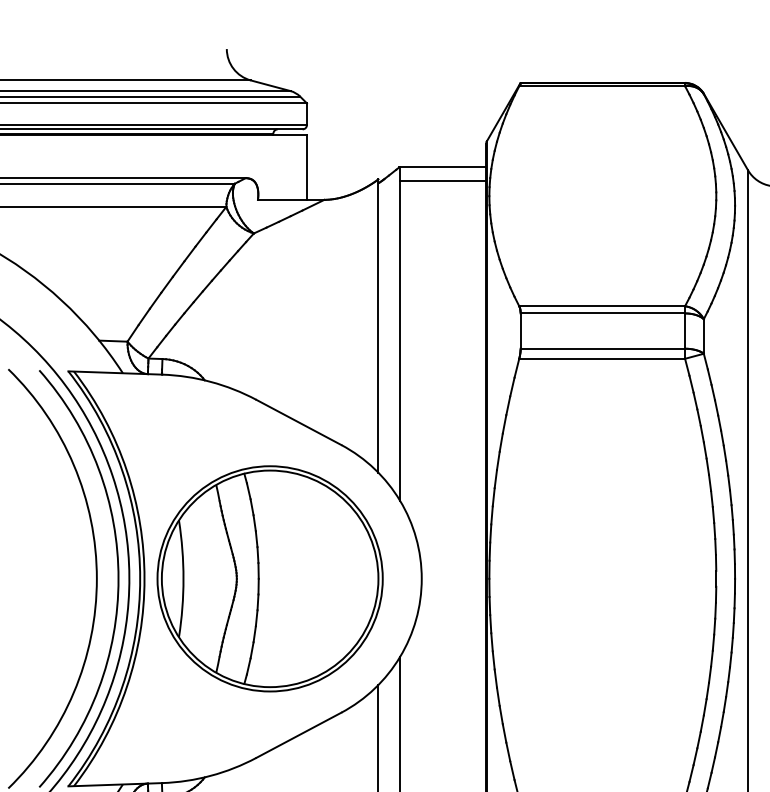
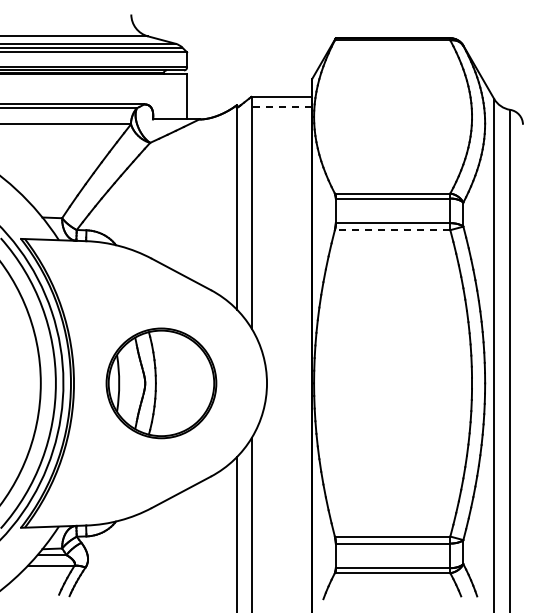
line: (442, 181) -> (281, 106), solid -> dashed
line: (602, 359) -> (392, 230), solid -> dashed
part: (270, 579) -> (161, 383), size x0.7

